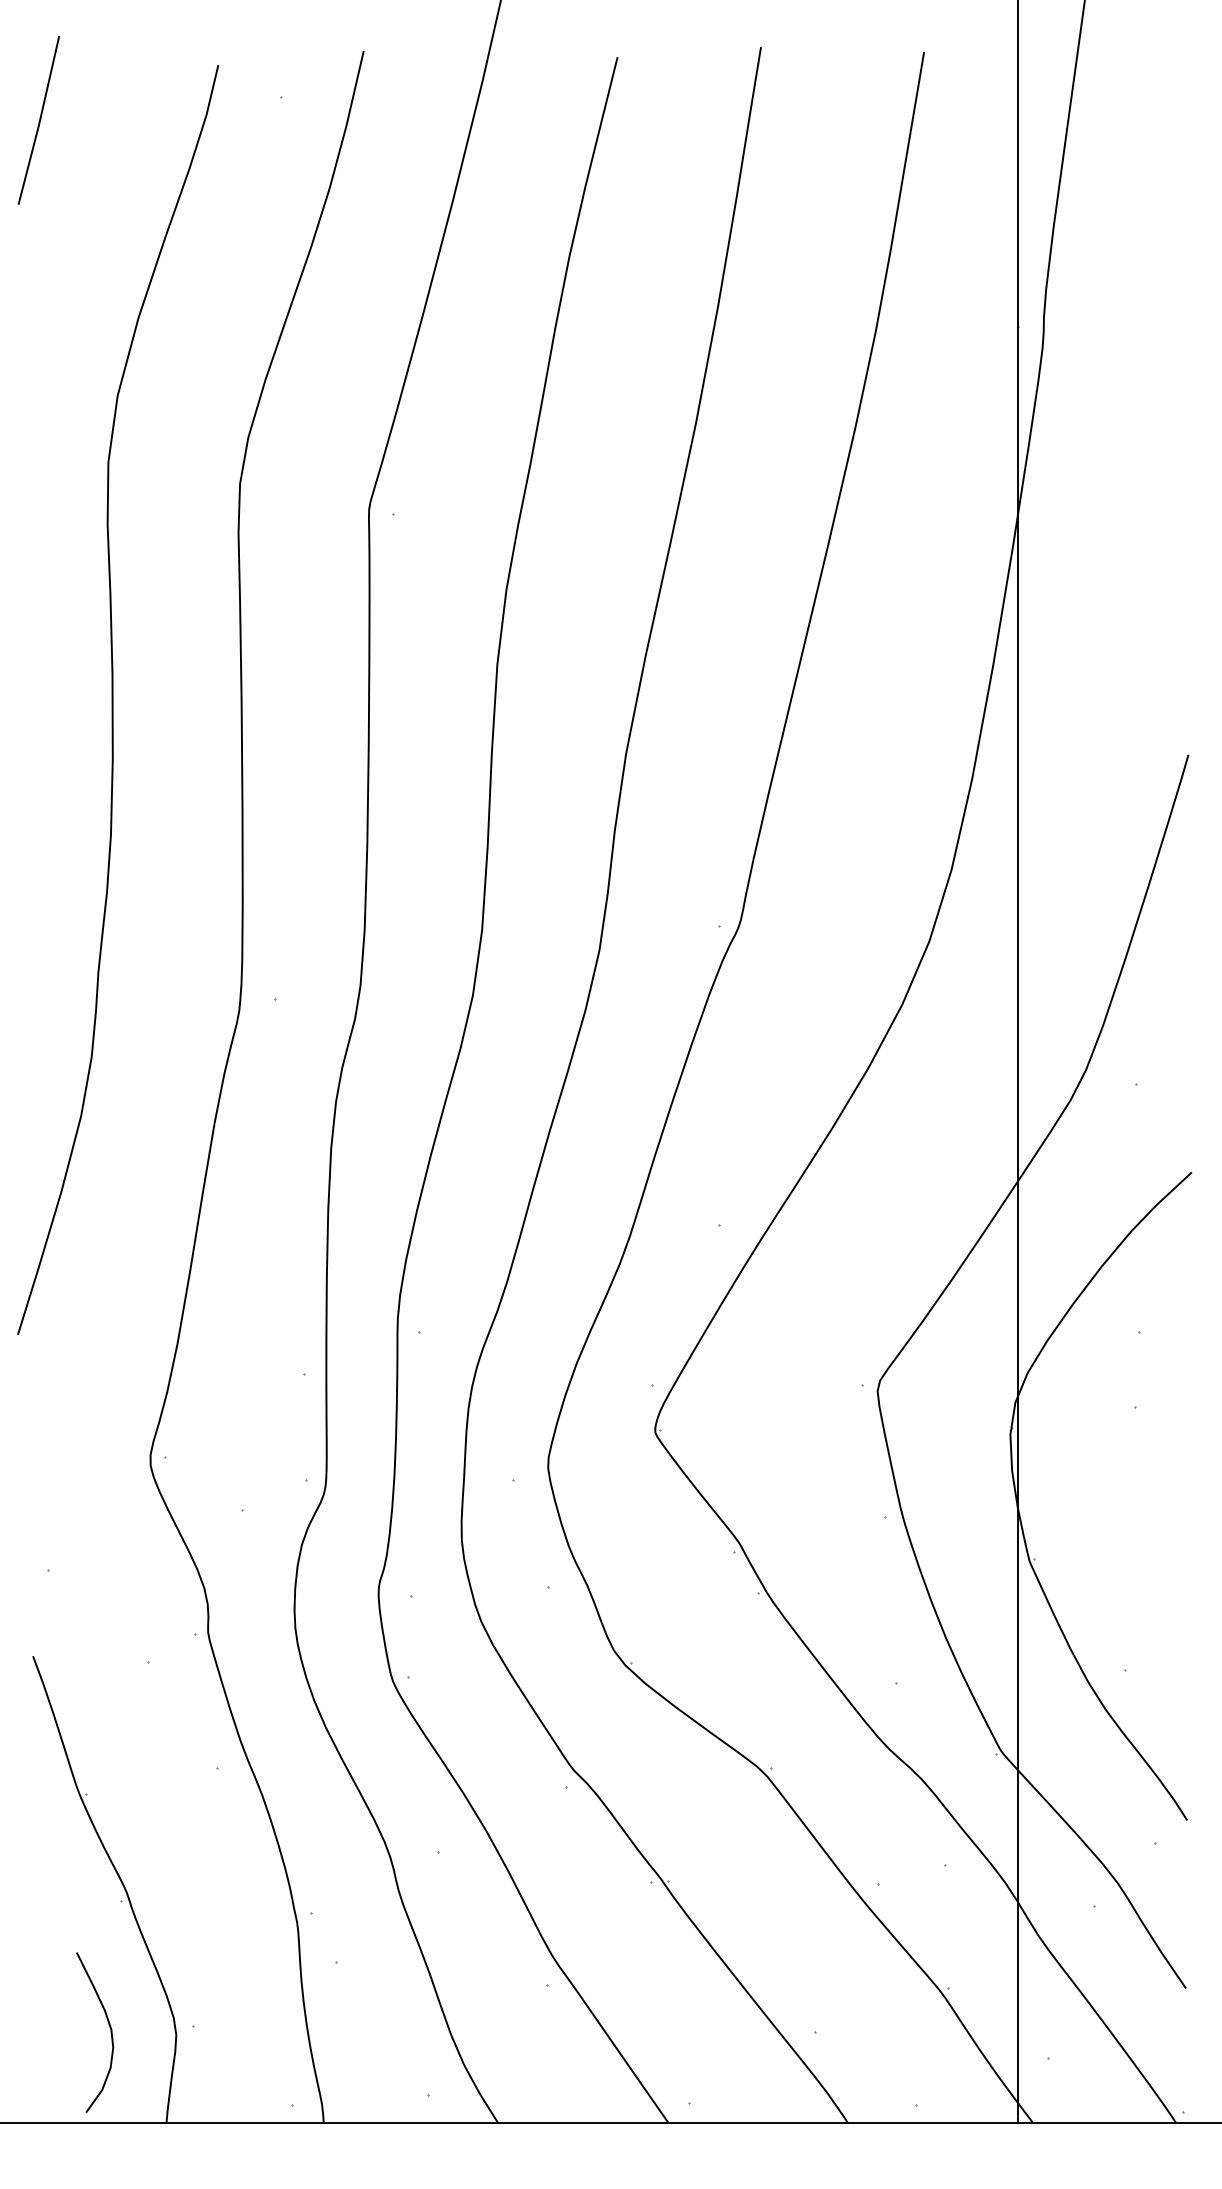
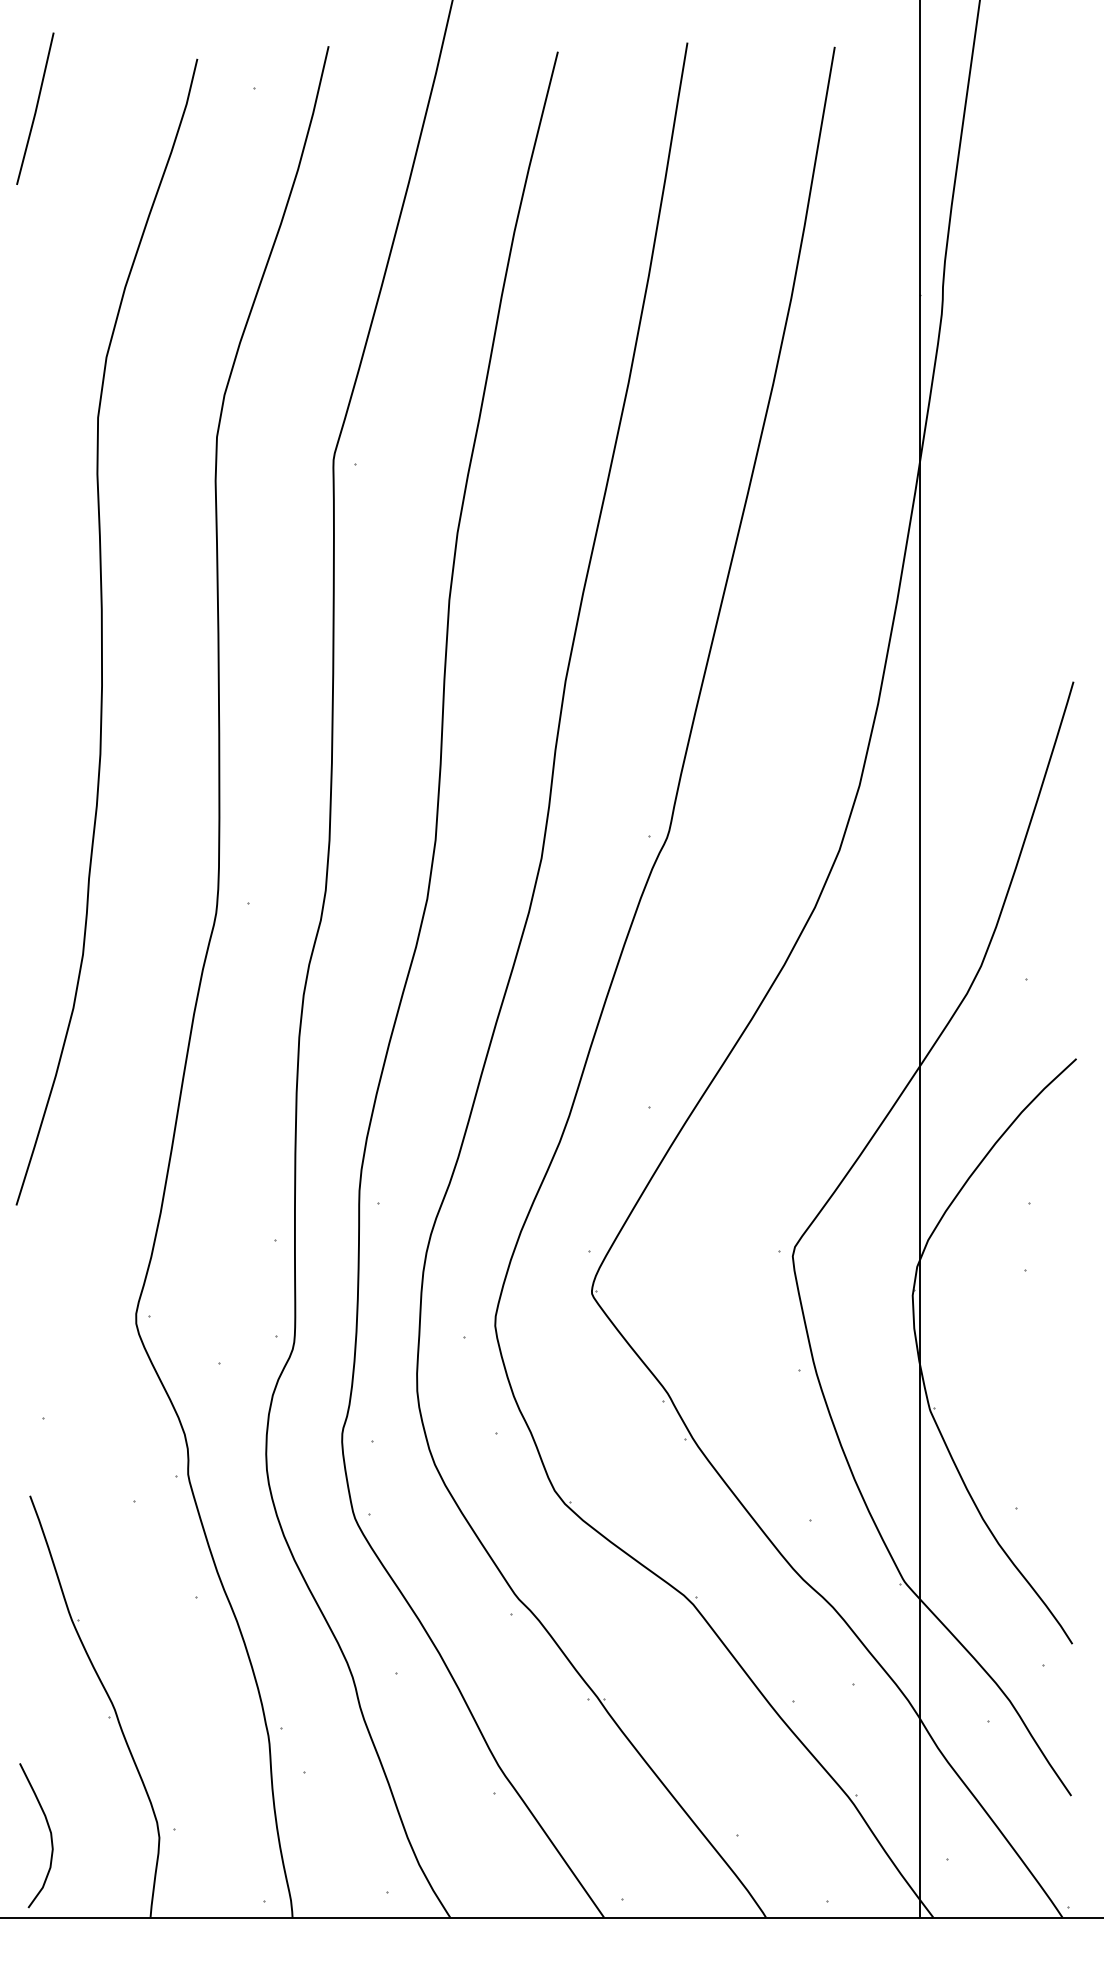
curve: (109, 2027) -> (49, 1831), moved

